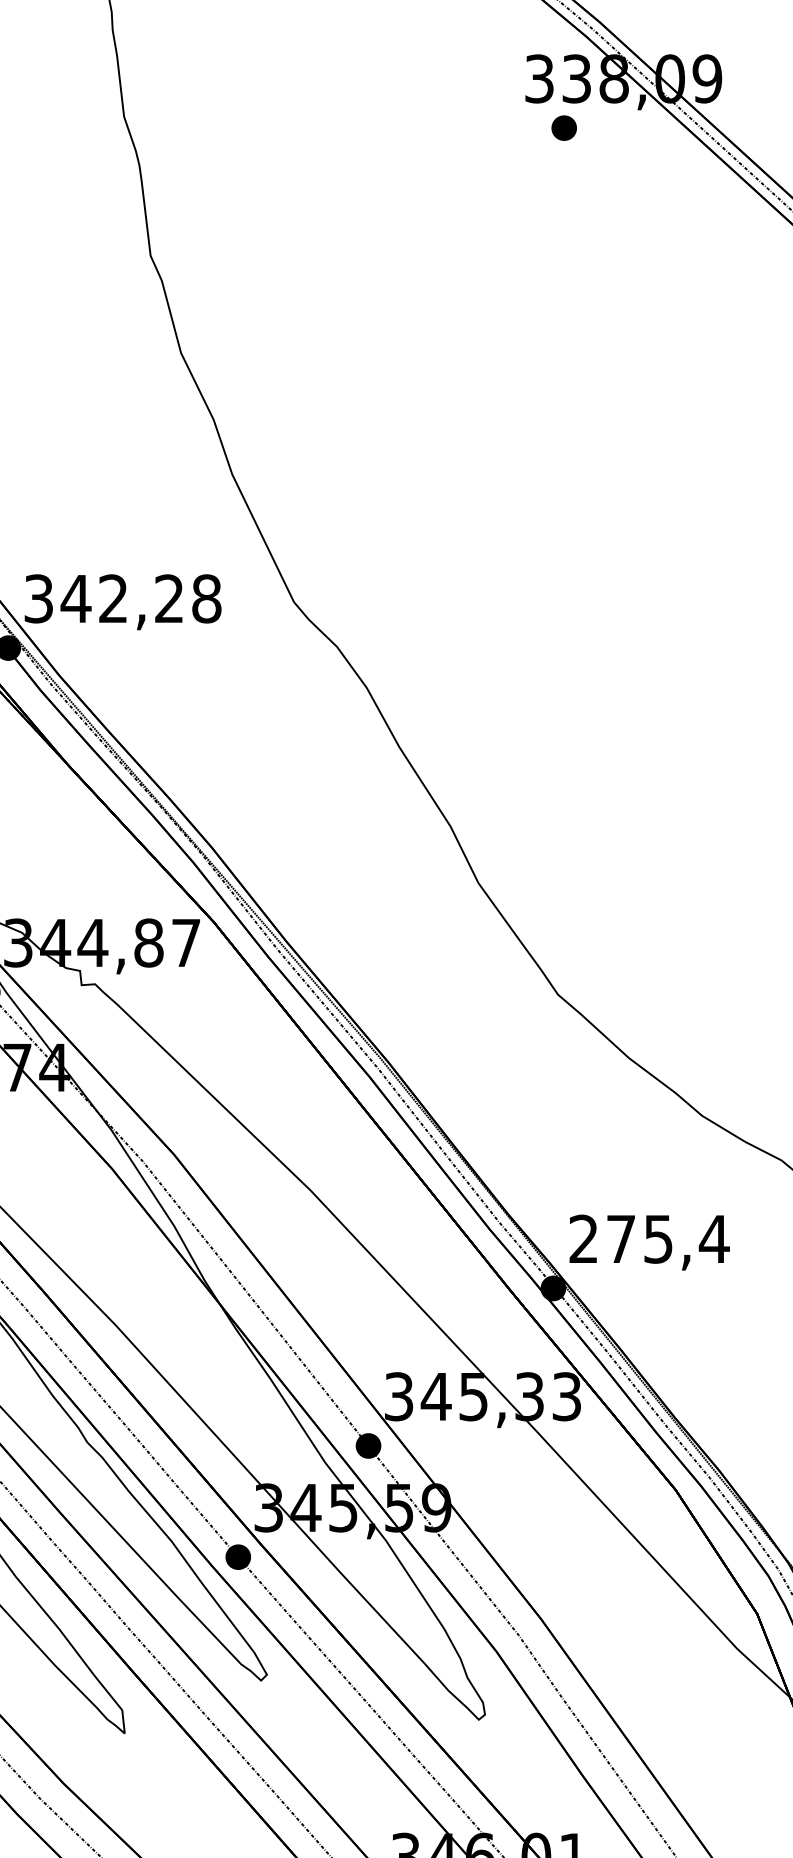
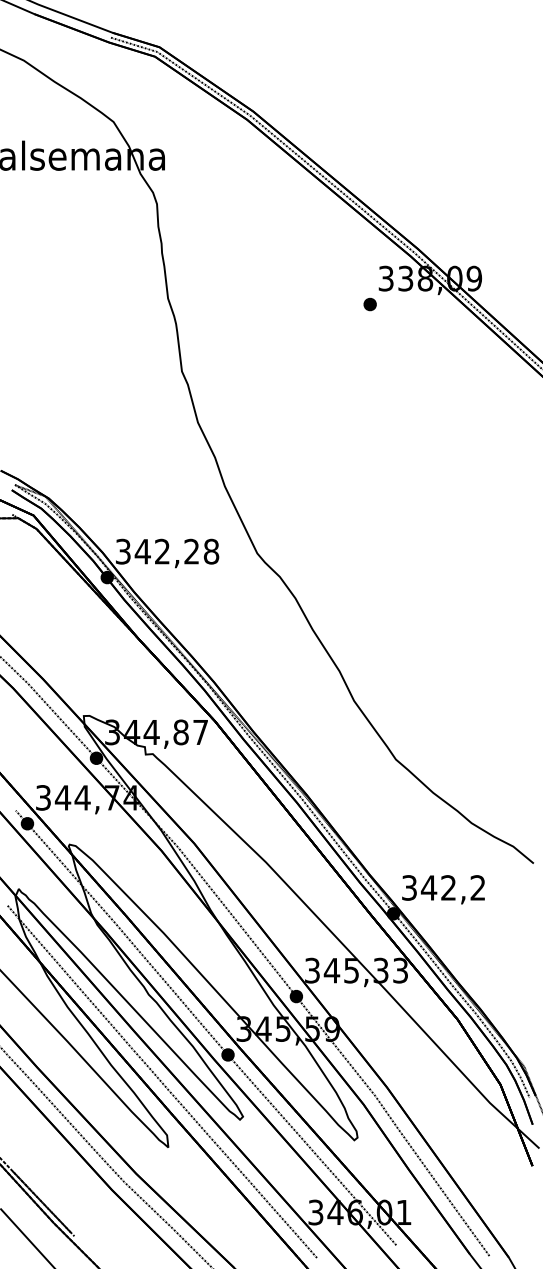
part: (562, 128) -> (369, 304), moved
text: (650, 1238) -> (444, 887), 275,4 -> 342,2

